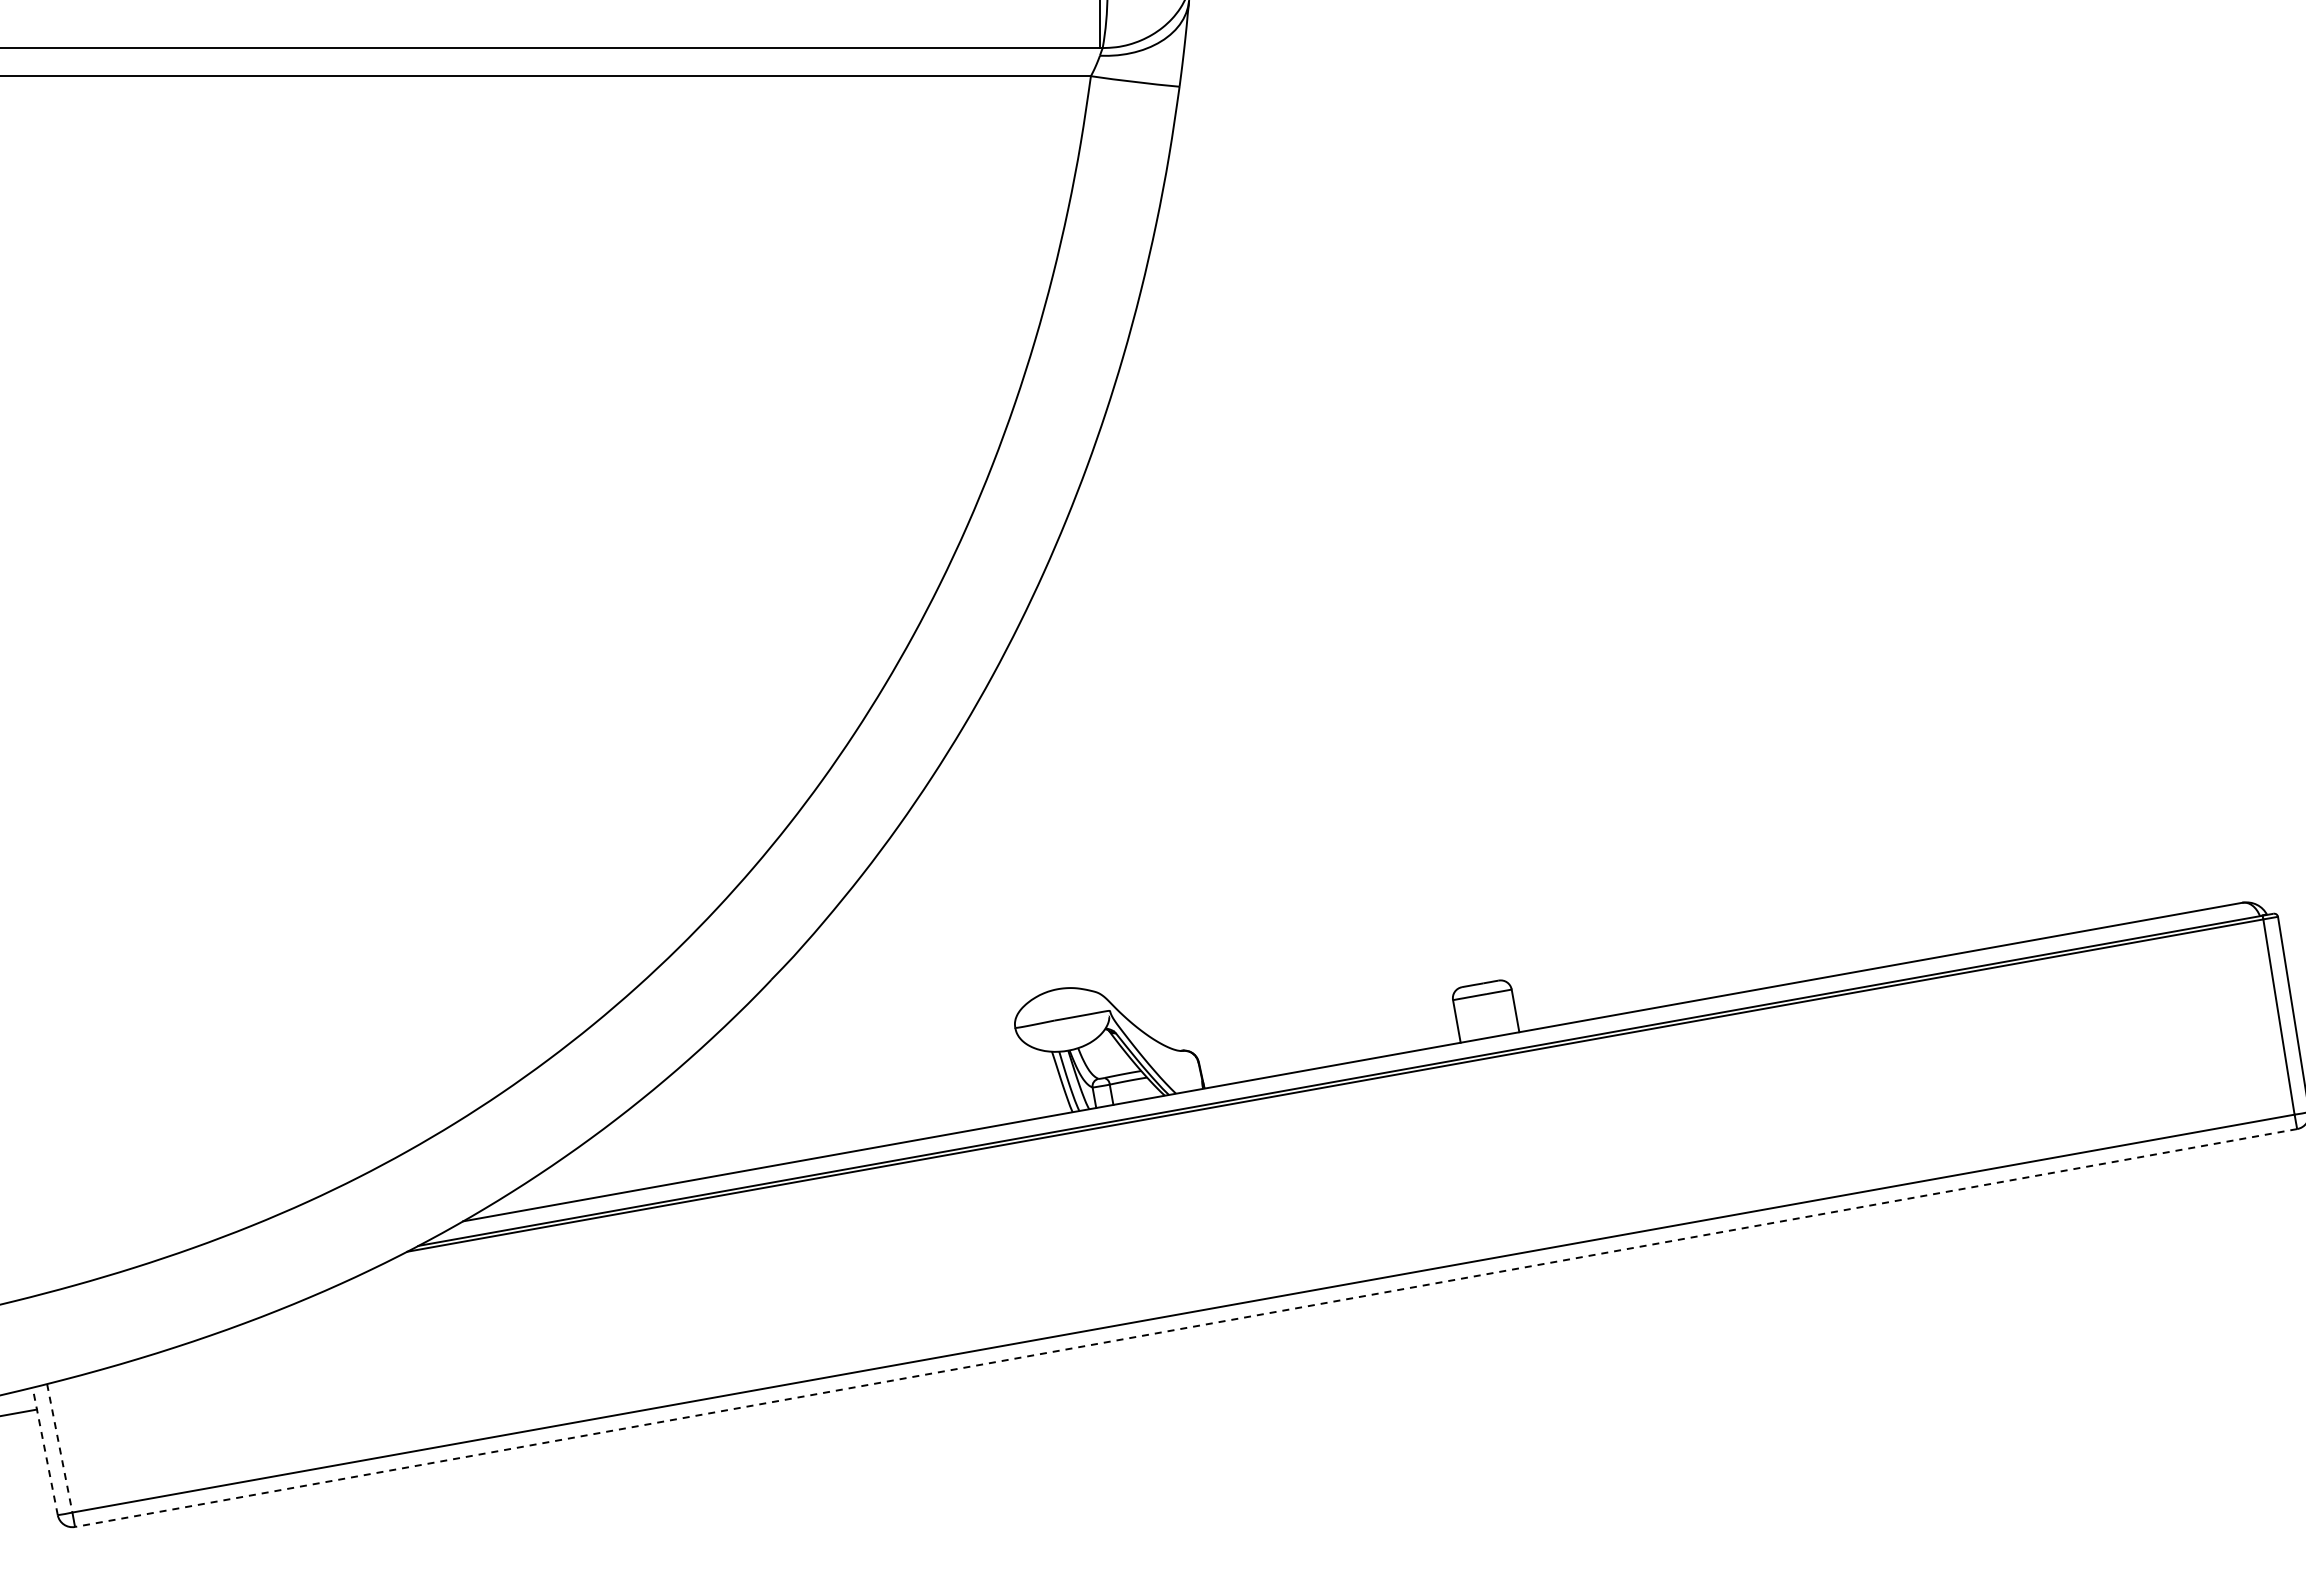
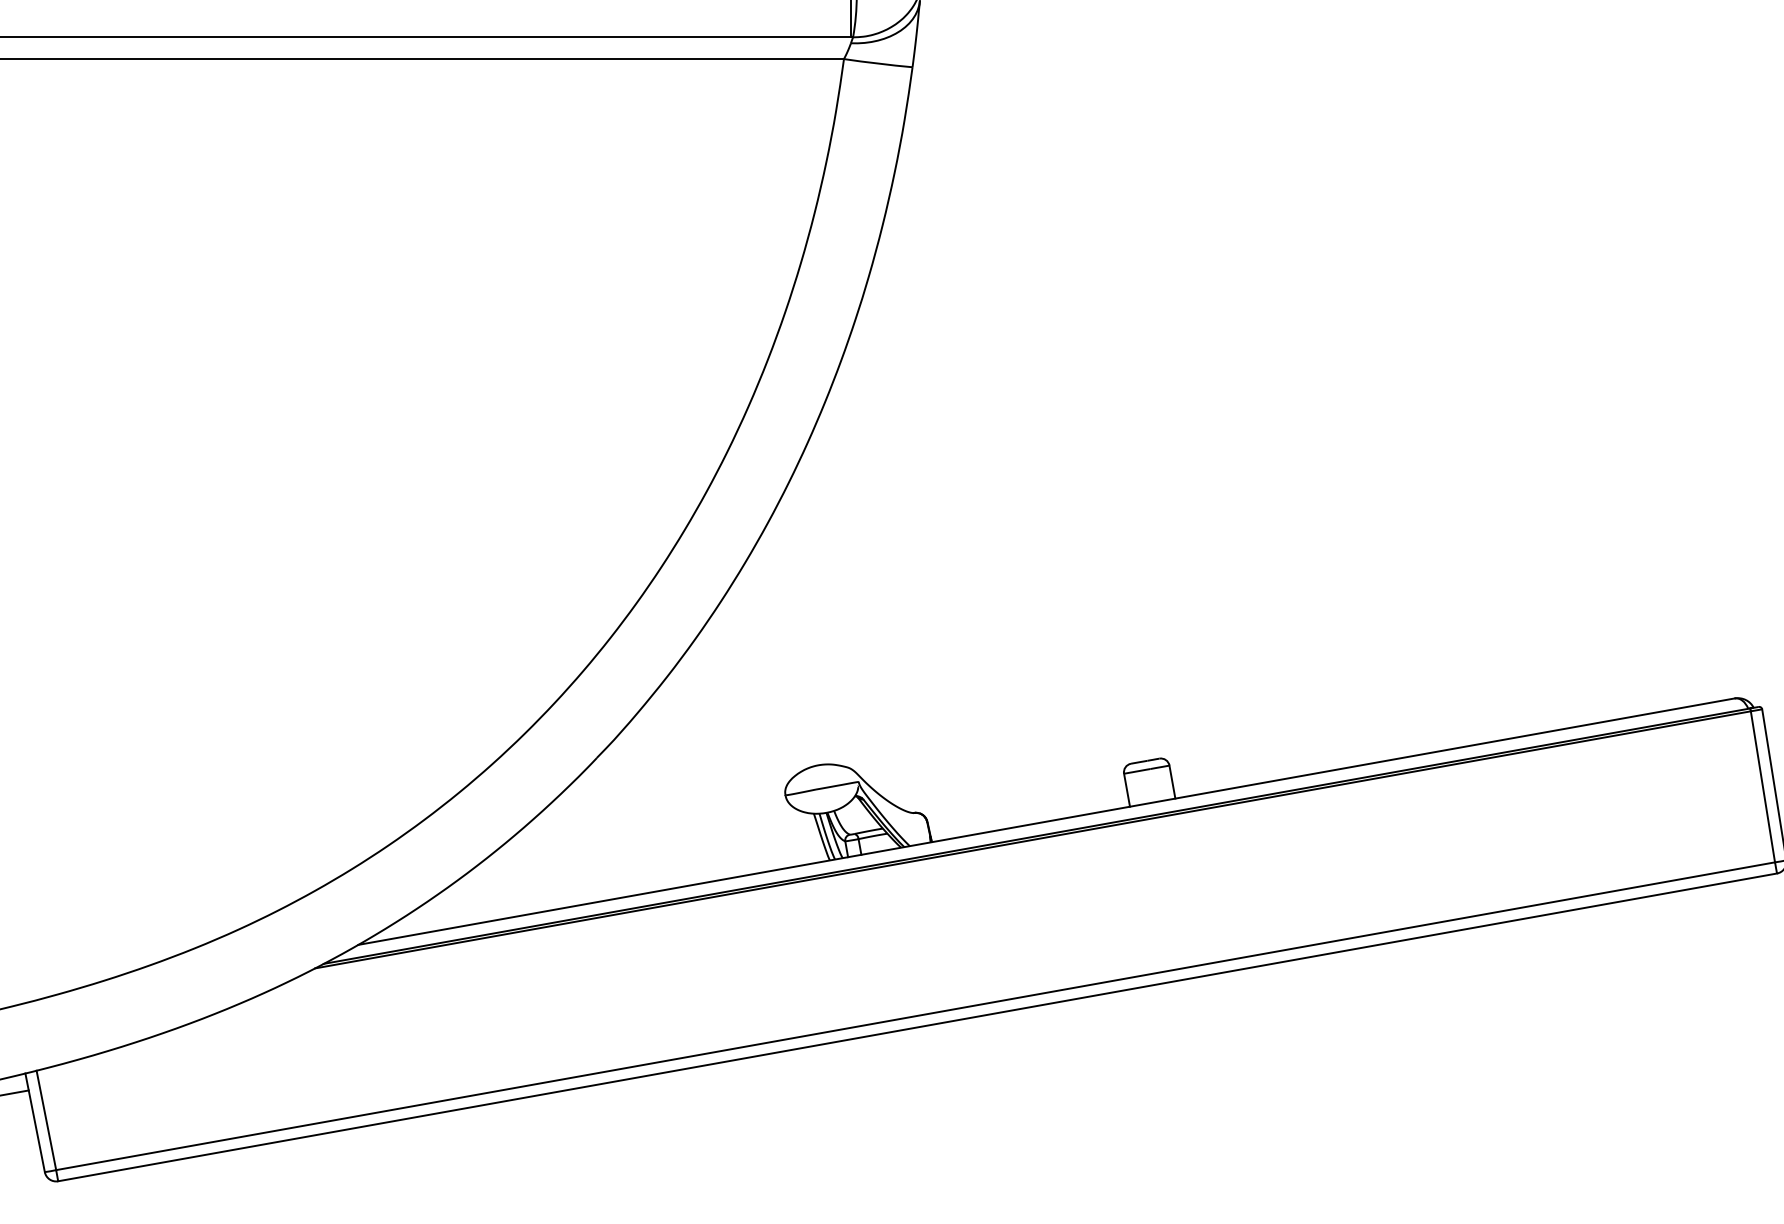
line: (1186, 1328) -> (917, 1027), dashed -> solid
line: (59, 1448) -> (46, 1120), dashed -> solid
line: (45, 1450) -> (35, 1122), dashed -> solid

